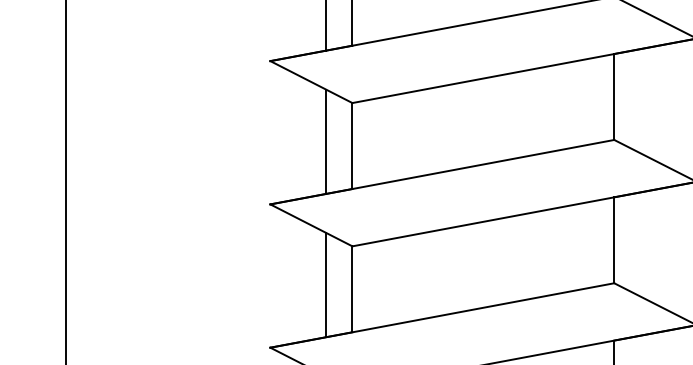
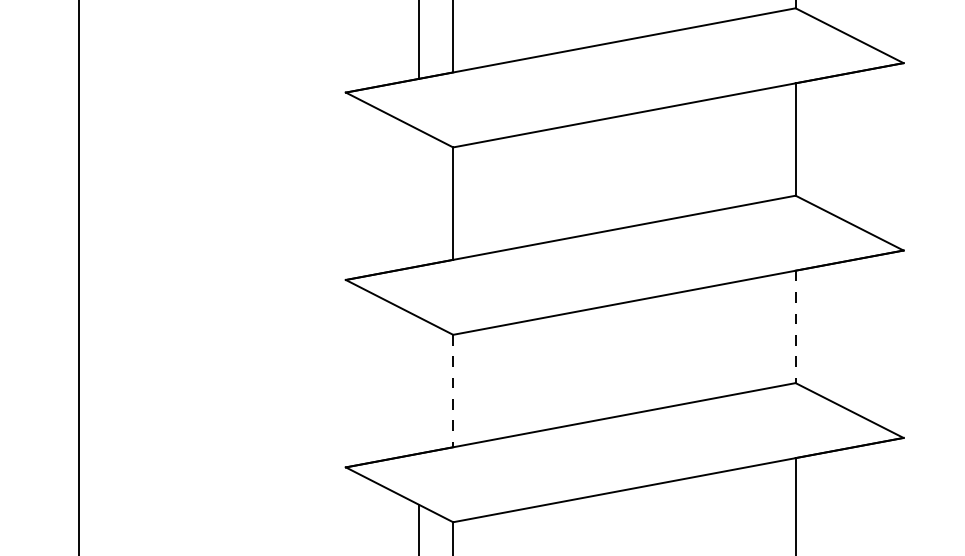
line: (326, 142) -> (419, 198), removed
line: (614, 240) -> (795, 327), solid -> dashed
line: (326, 285) -> (419, 385), removed
line: (352, 289) -> (453, 391), solid -> dashed

